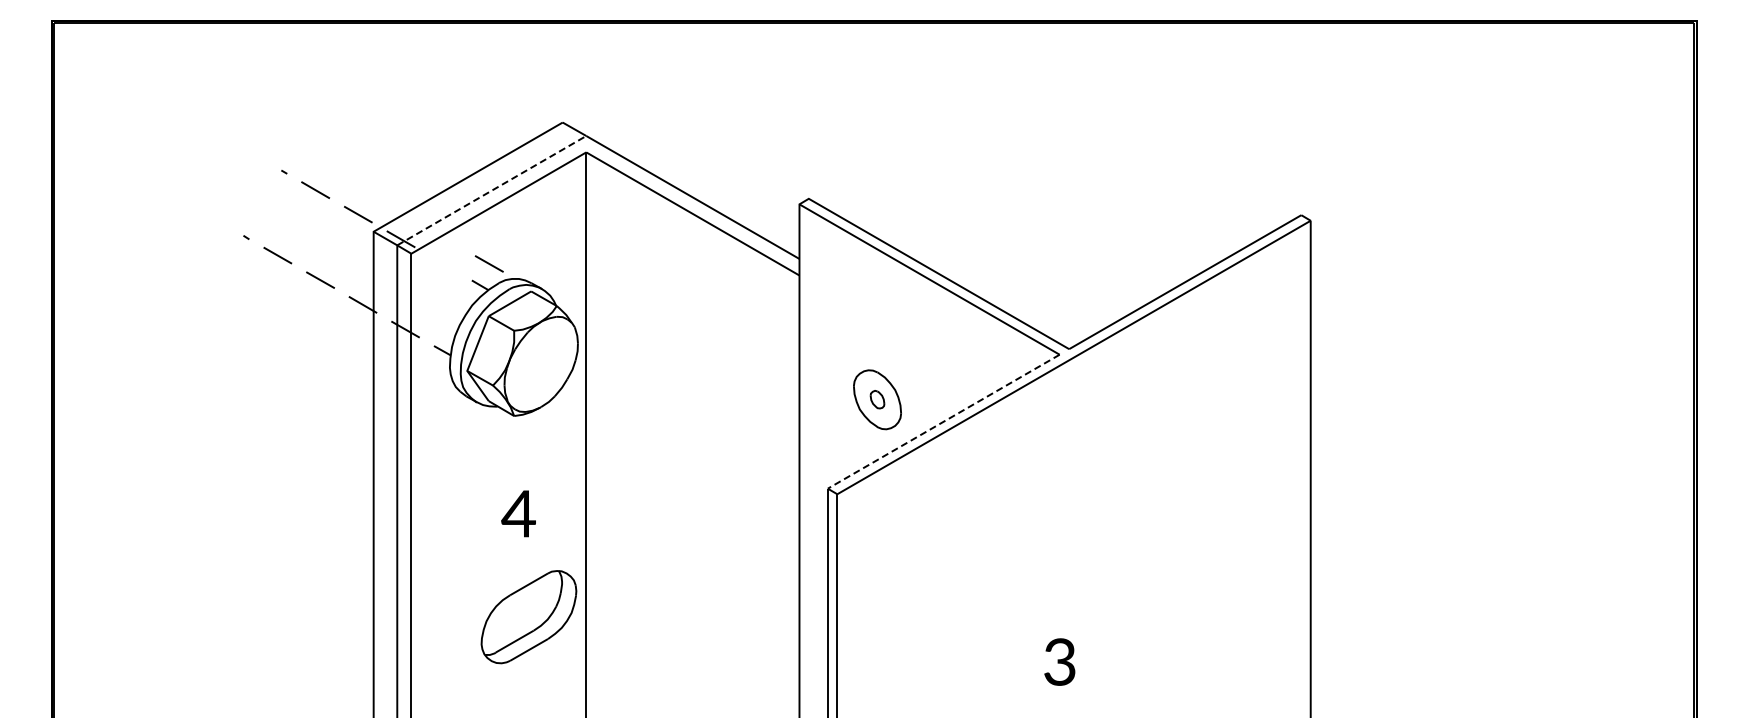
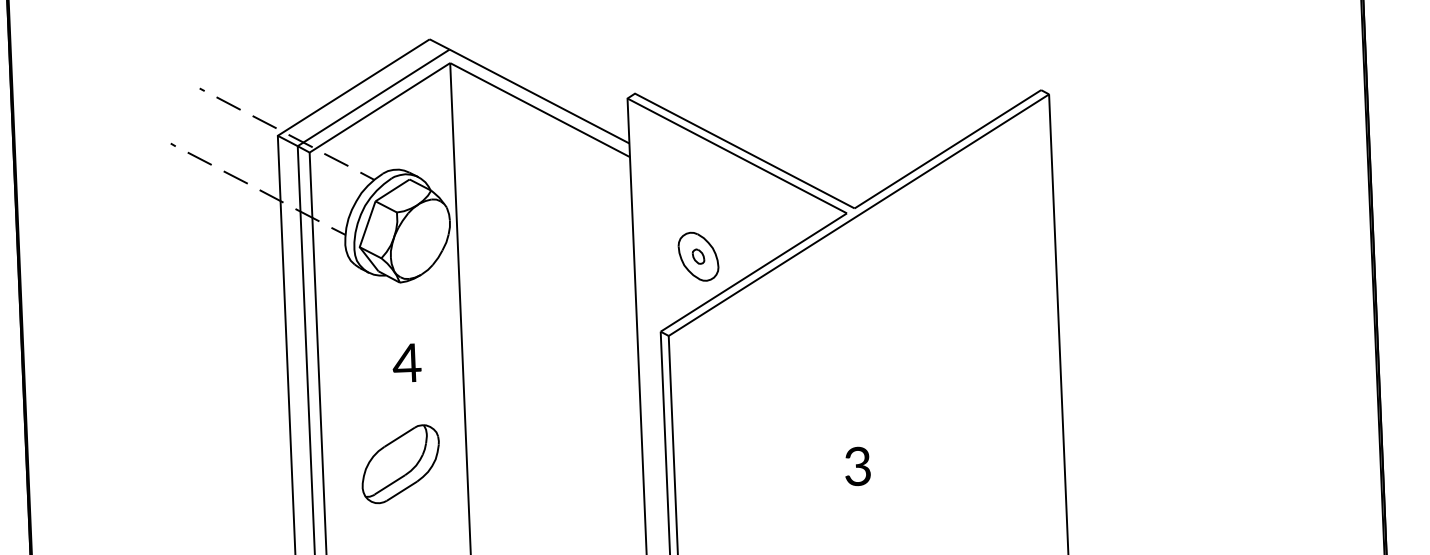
line: (492, 190) -> (374, 97), dashed -> solid
line: (488, 263) -> (335, 159), moved
line: (943, 421) -> (753, 272), dashed -> solid
part: (528, 617) -> (400, 464), moved

